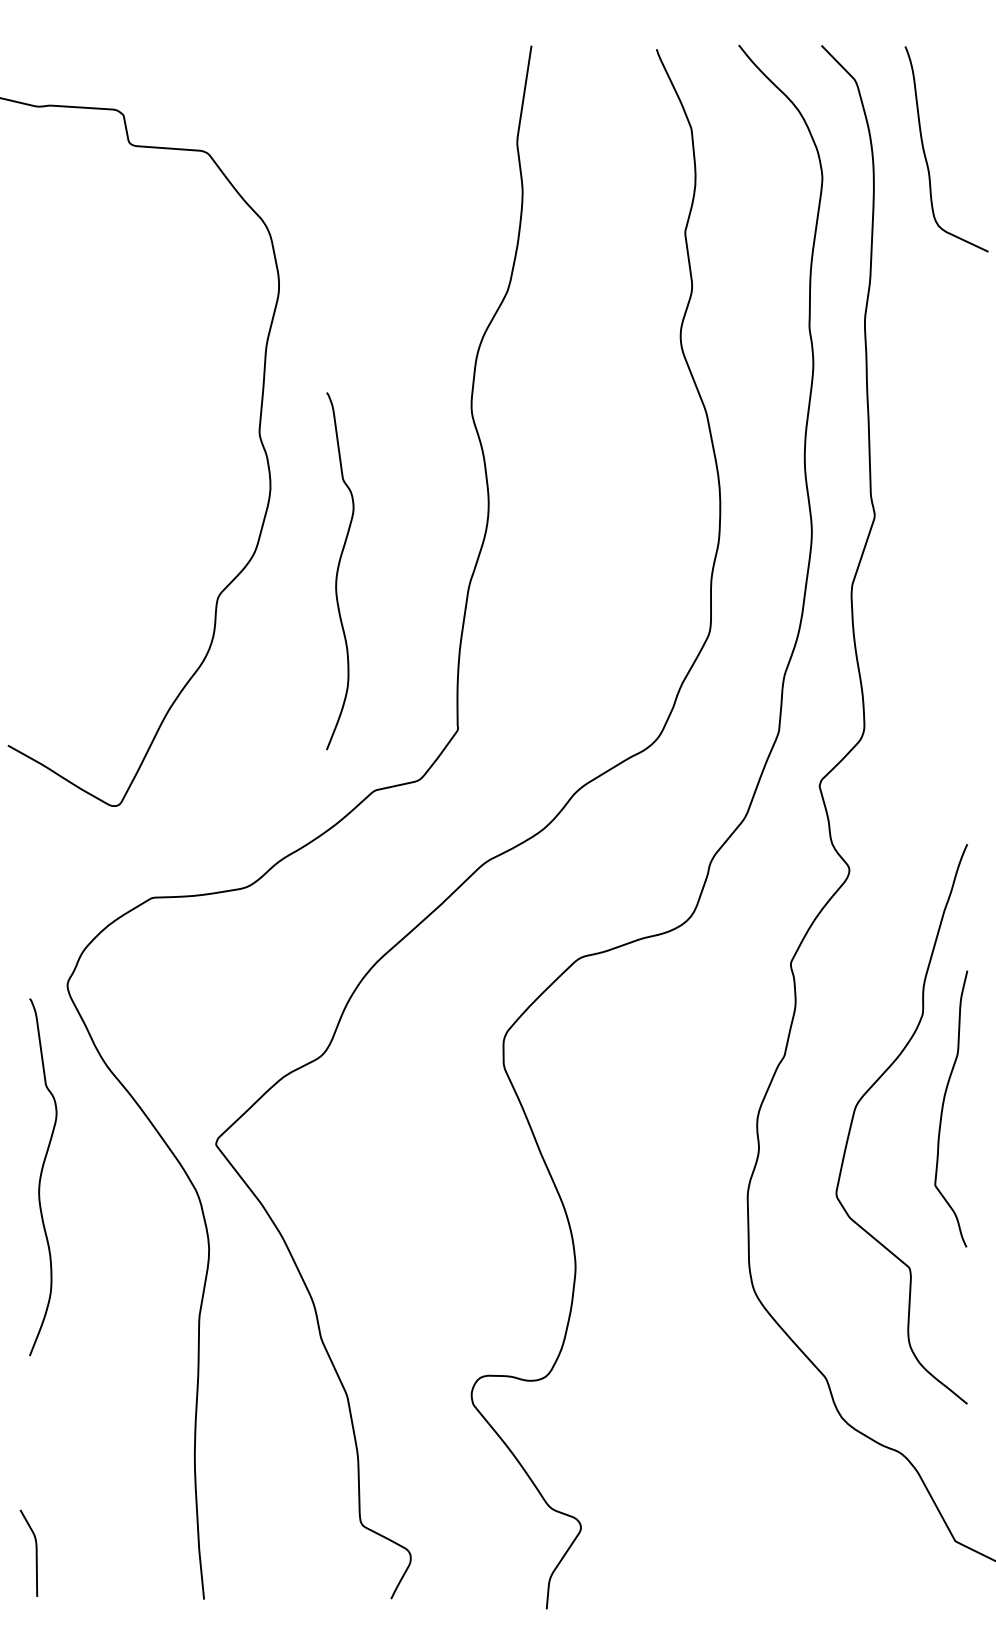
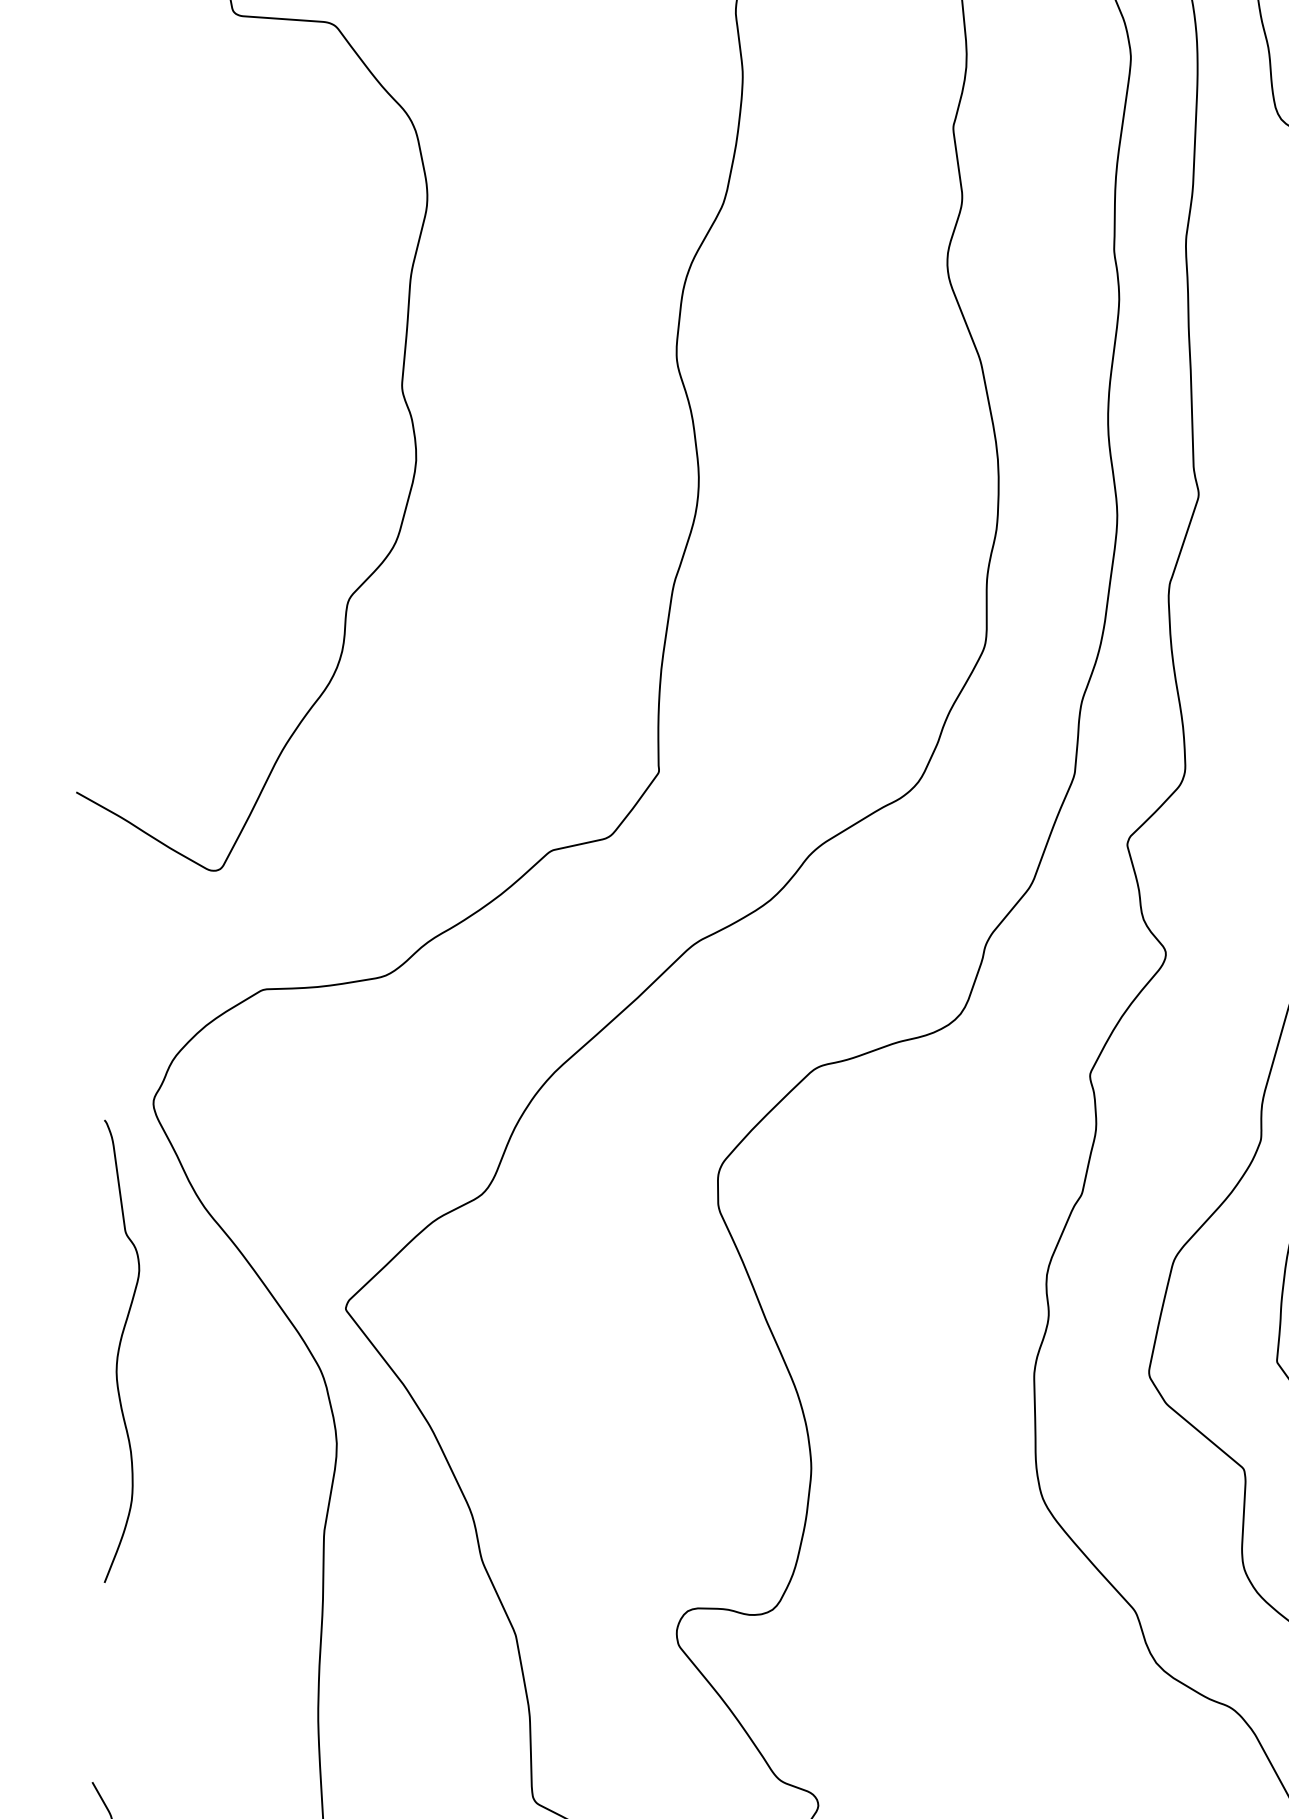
curve: (338, 571) -> (504, 566), removed

